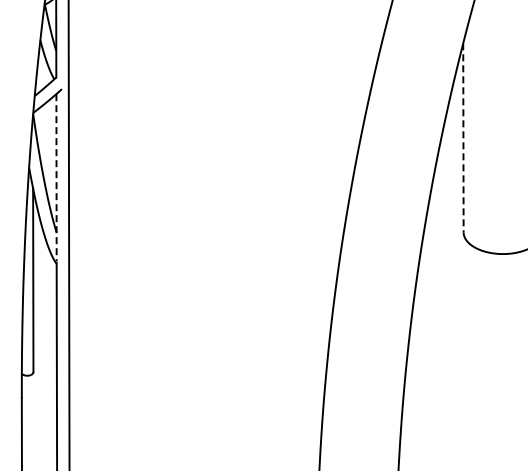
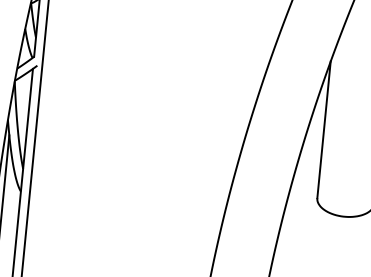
line: (463, 138) -> (324, 130), dashed -> solid
line: (56, 177) -> (27, 129), dashed -> solid

